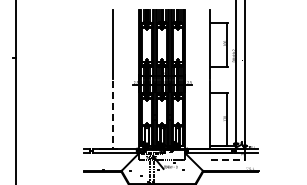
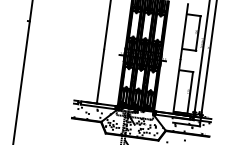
line: (112, 115) -> (100, 77), dashed -> solid
line: (228, 159) -> (187, 124), dashed -> solid

